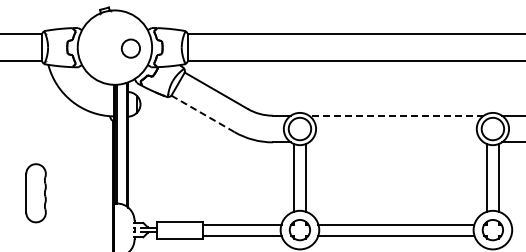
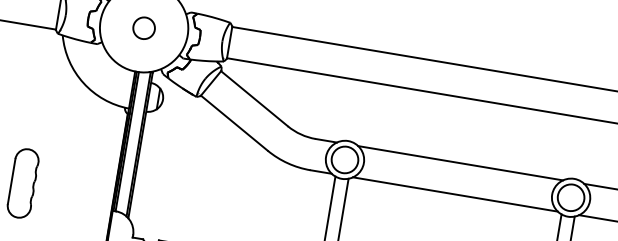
circle: (130, 48) -> (143, 28), moved
line: (202, 113) -> (233, 122), dashed -> solid
line: (395, 115) -> (459, 162), dashed -> solid
line: (396, 142) -> (455, 194), added

